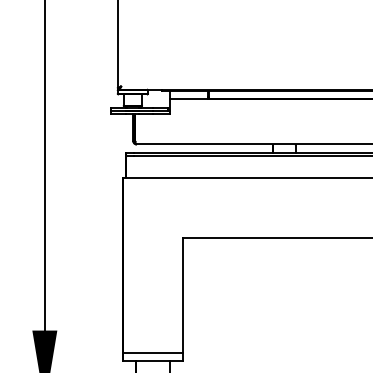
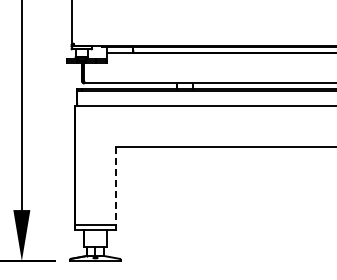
line: (182, 295) -> (115, 186), solid -> dashed

